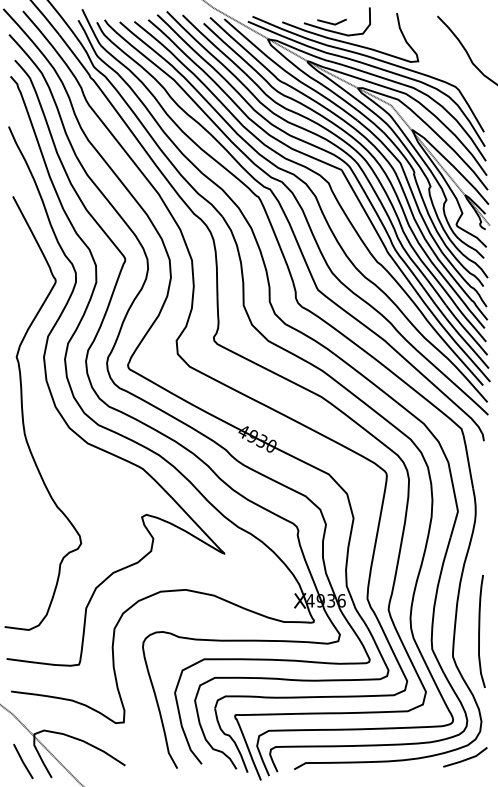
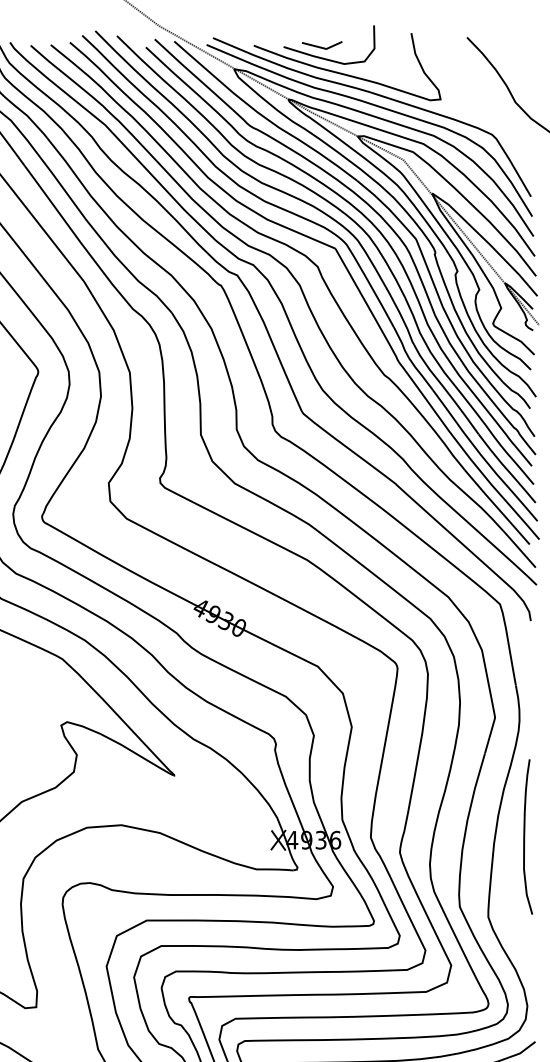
curve: (480, 630) -> (526, 835), moved

